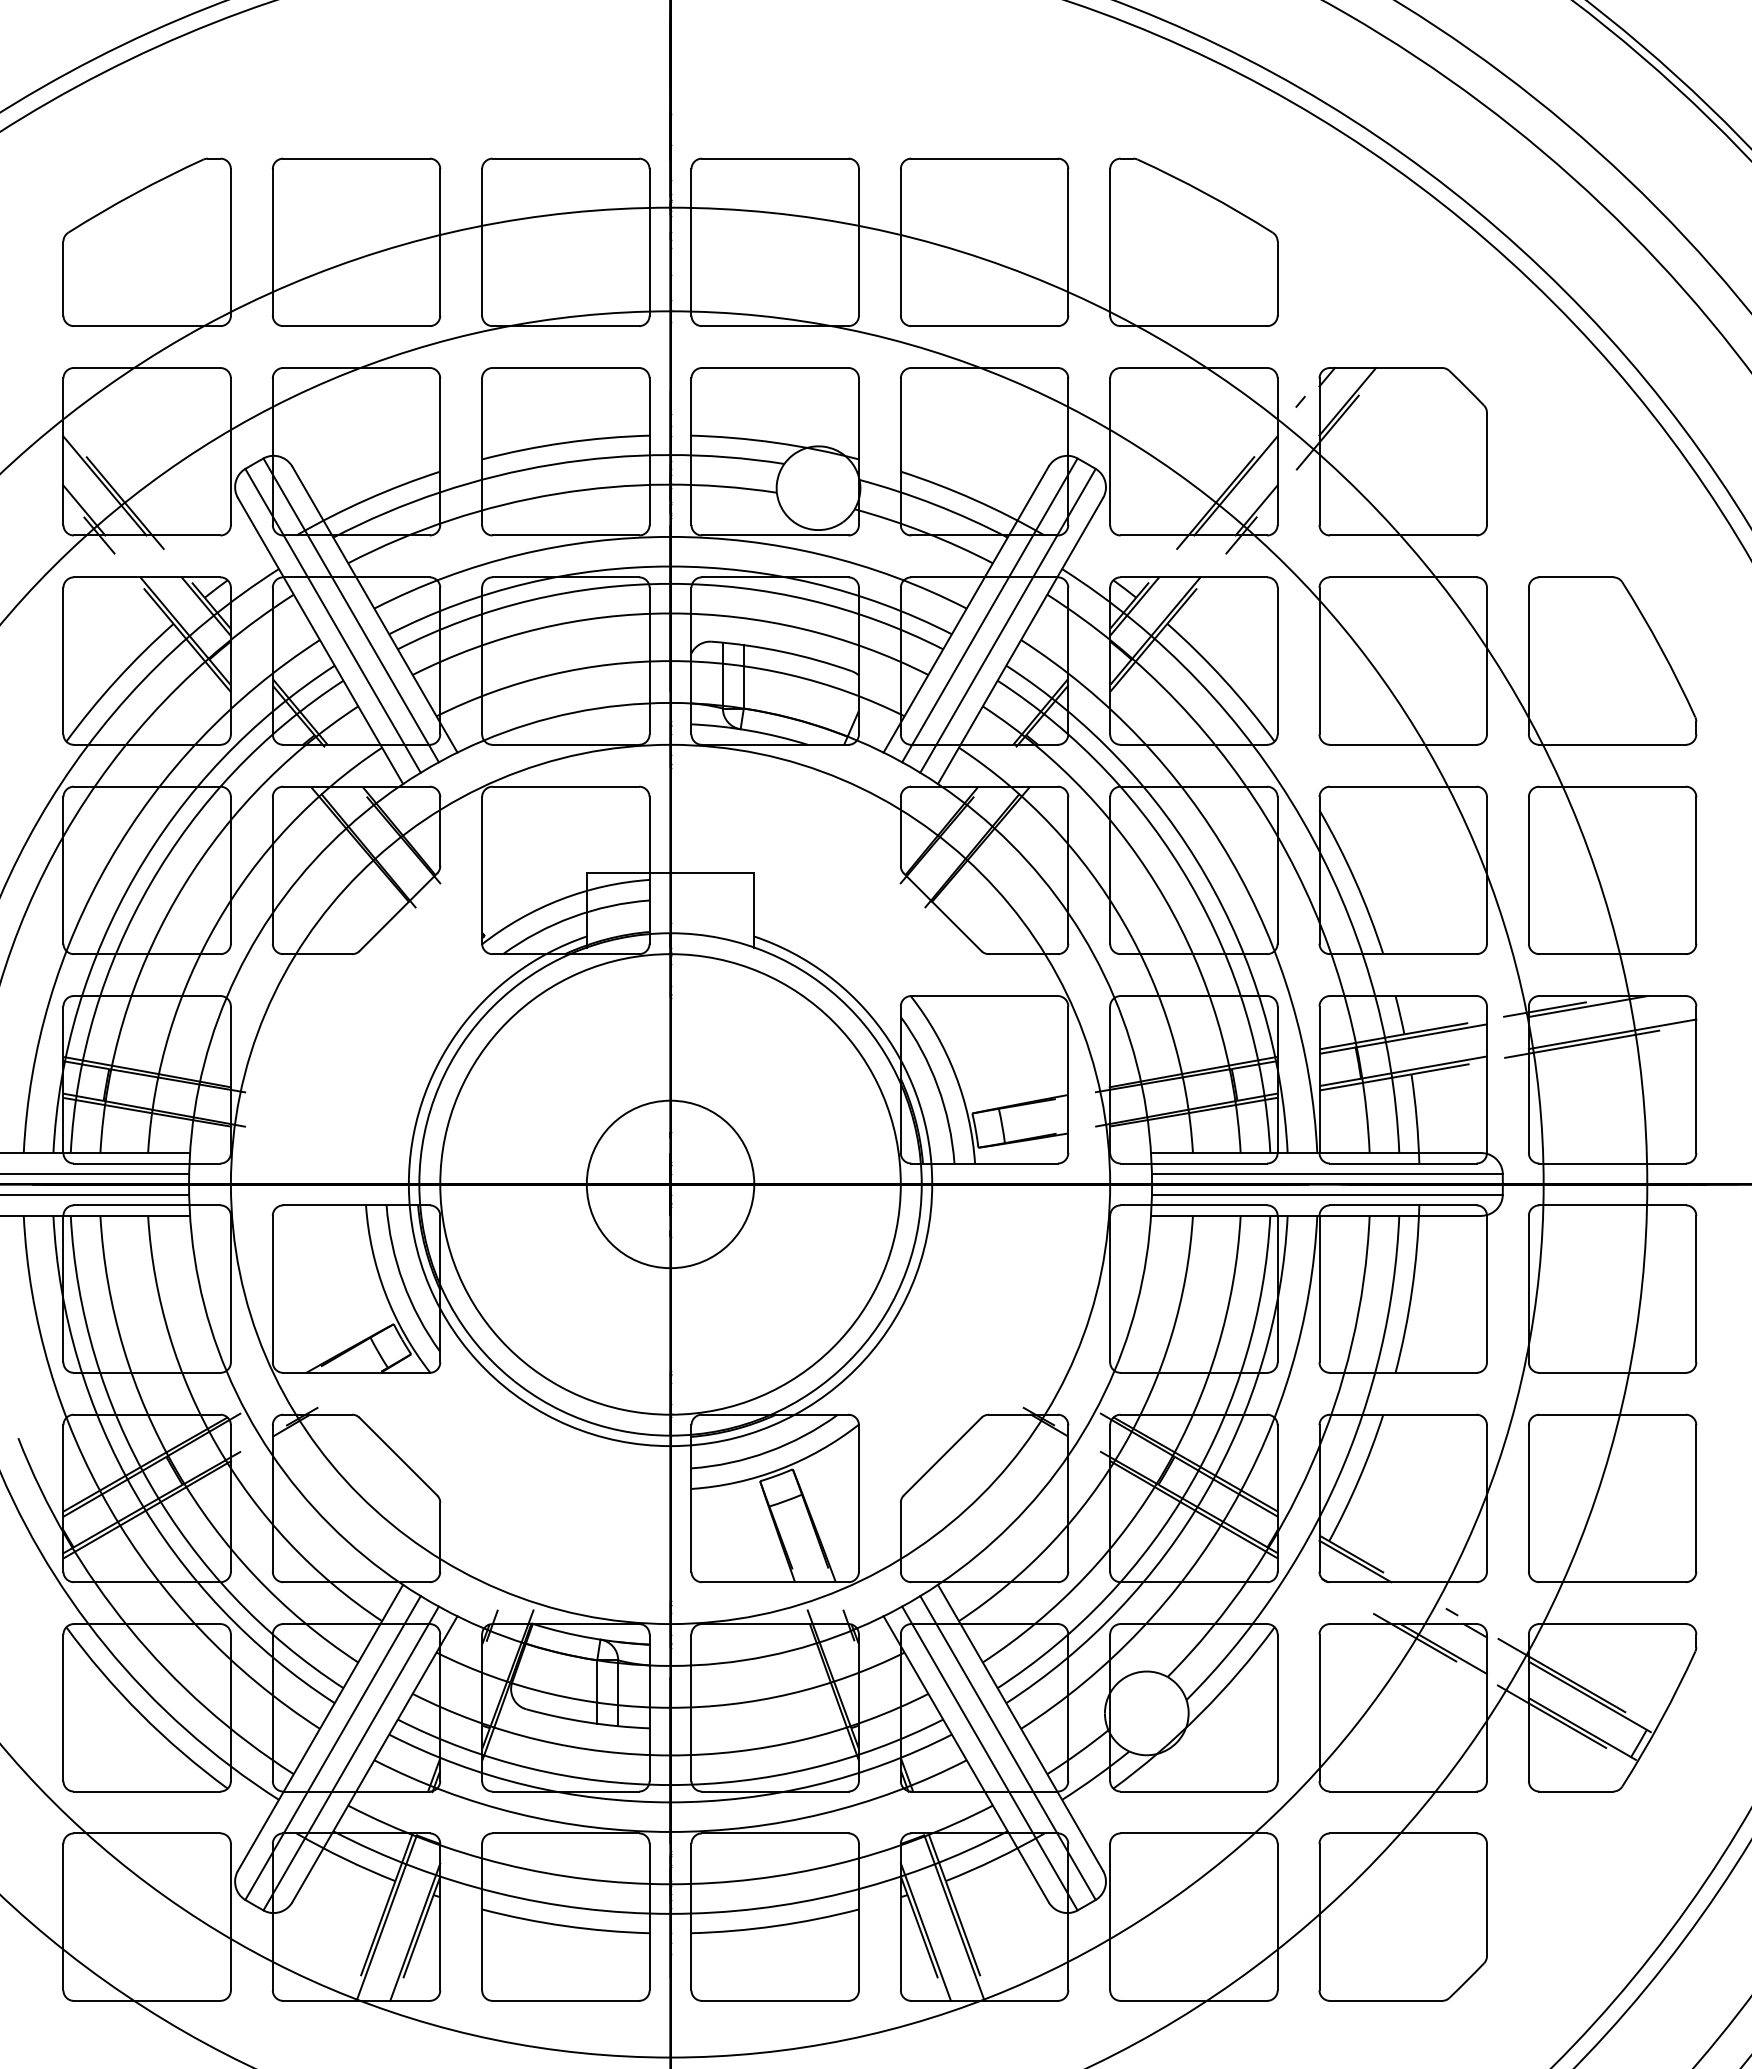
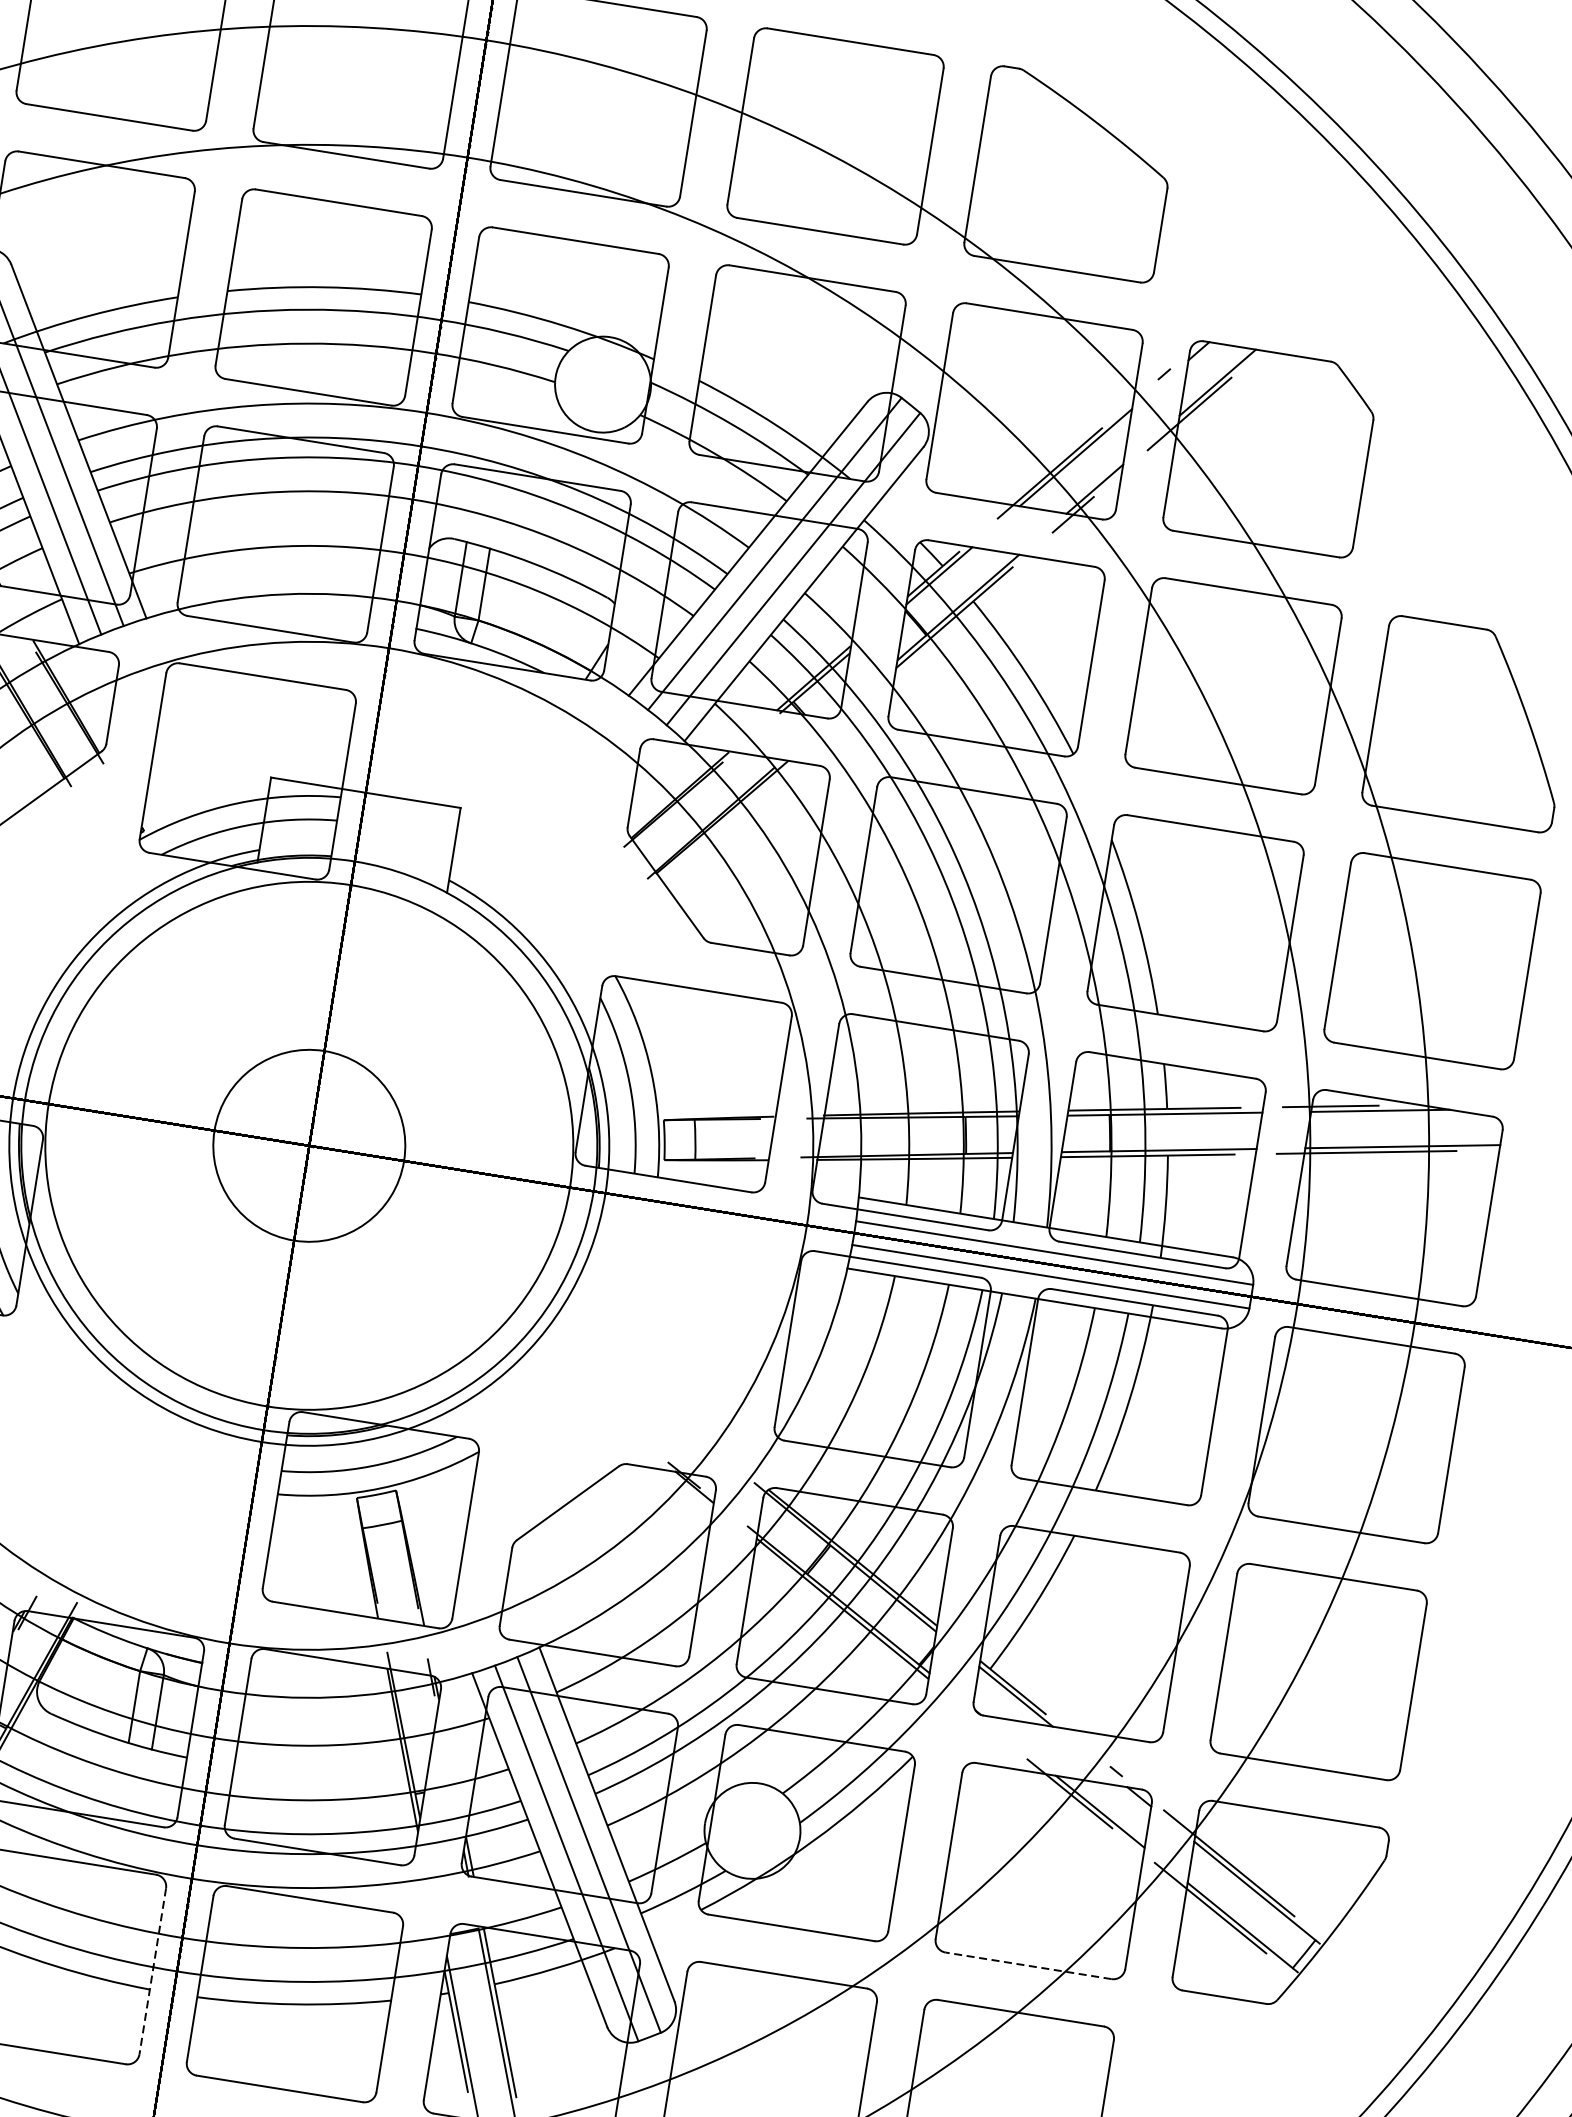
line: (1402, 1791) -> (1027, 1965), solid -> dashed
line: (649, 1917) -> (152, 1971), solid -> dashed

